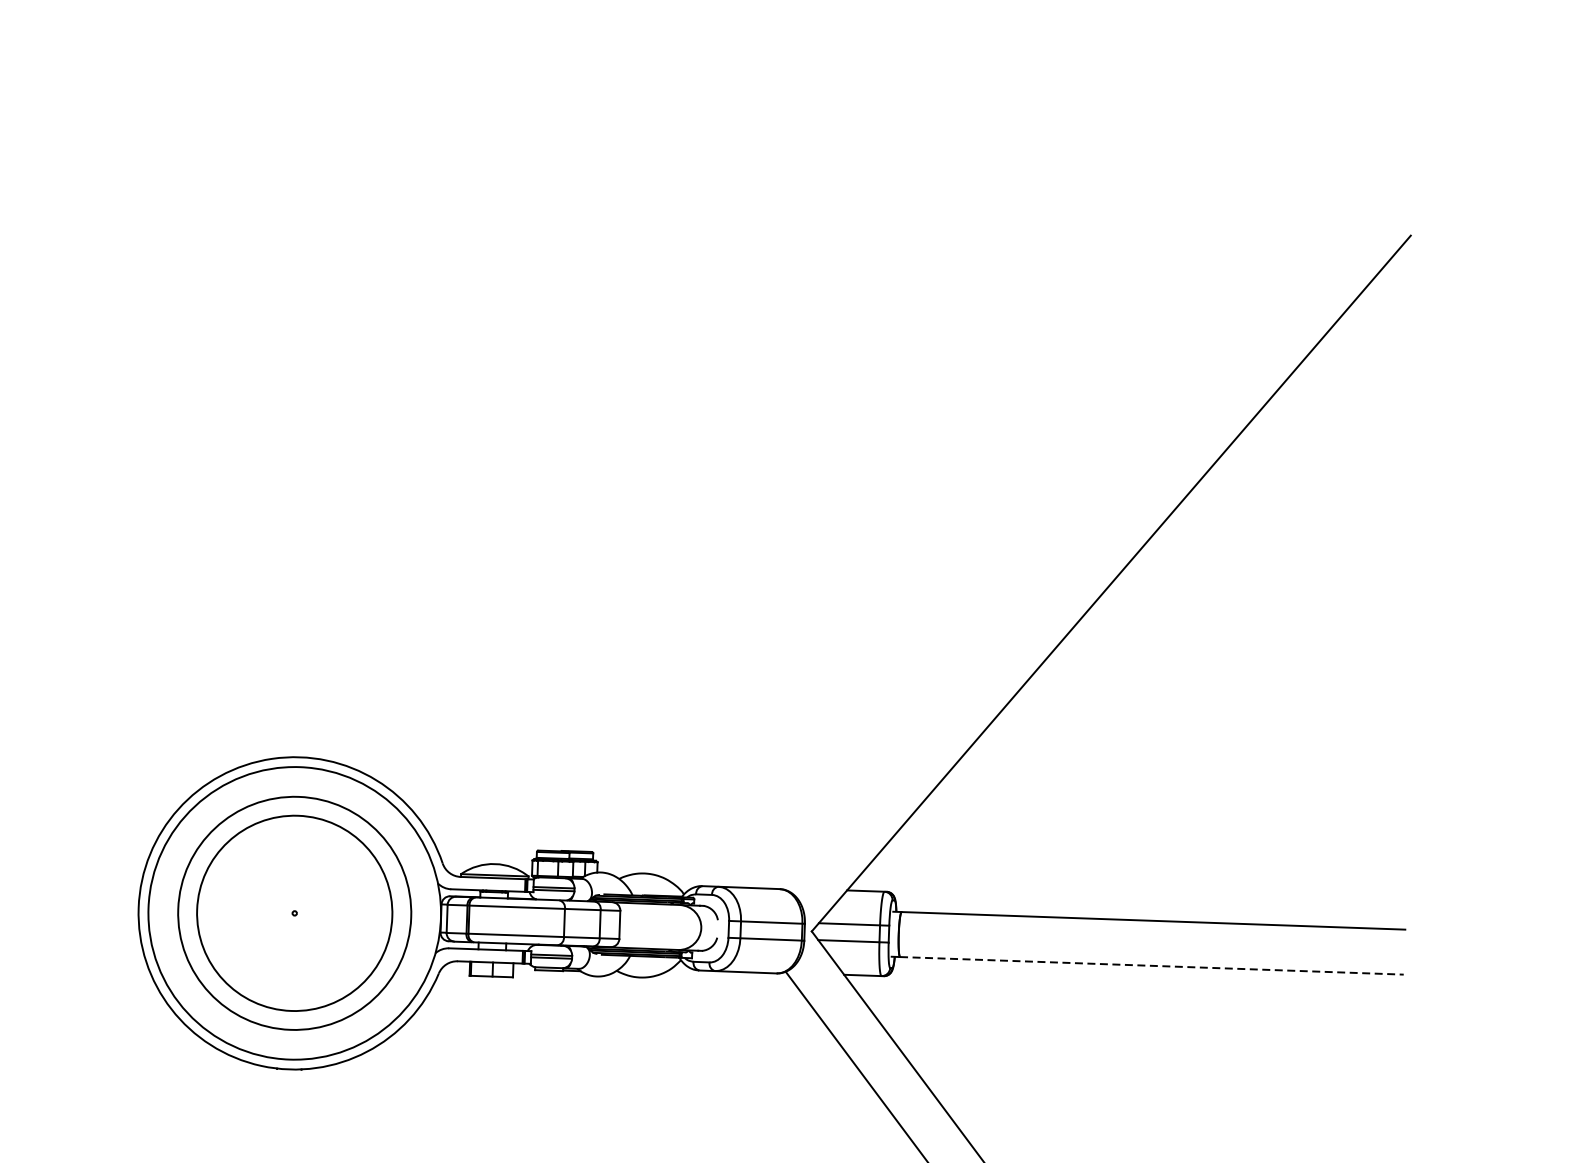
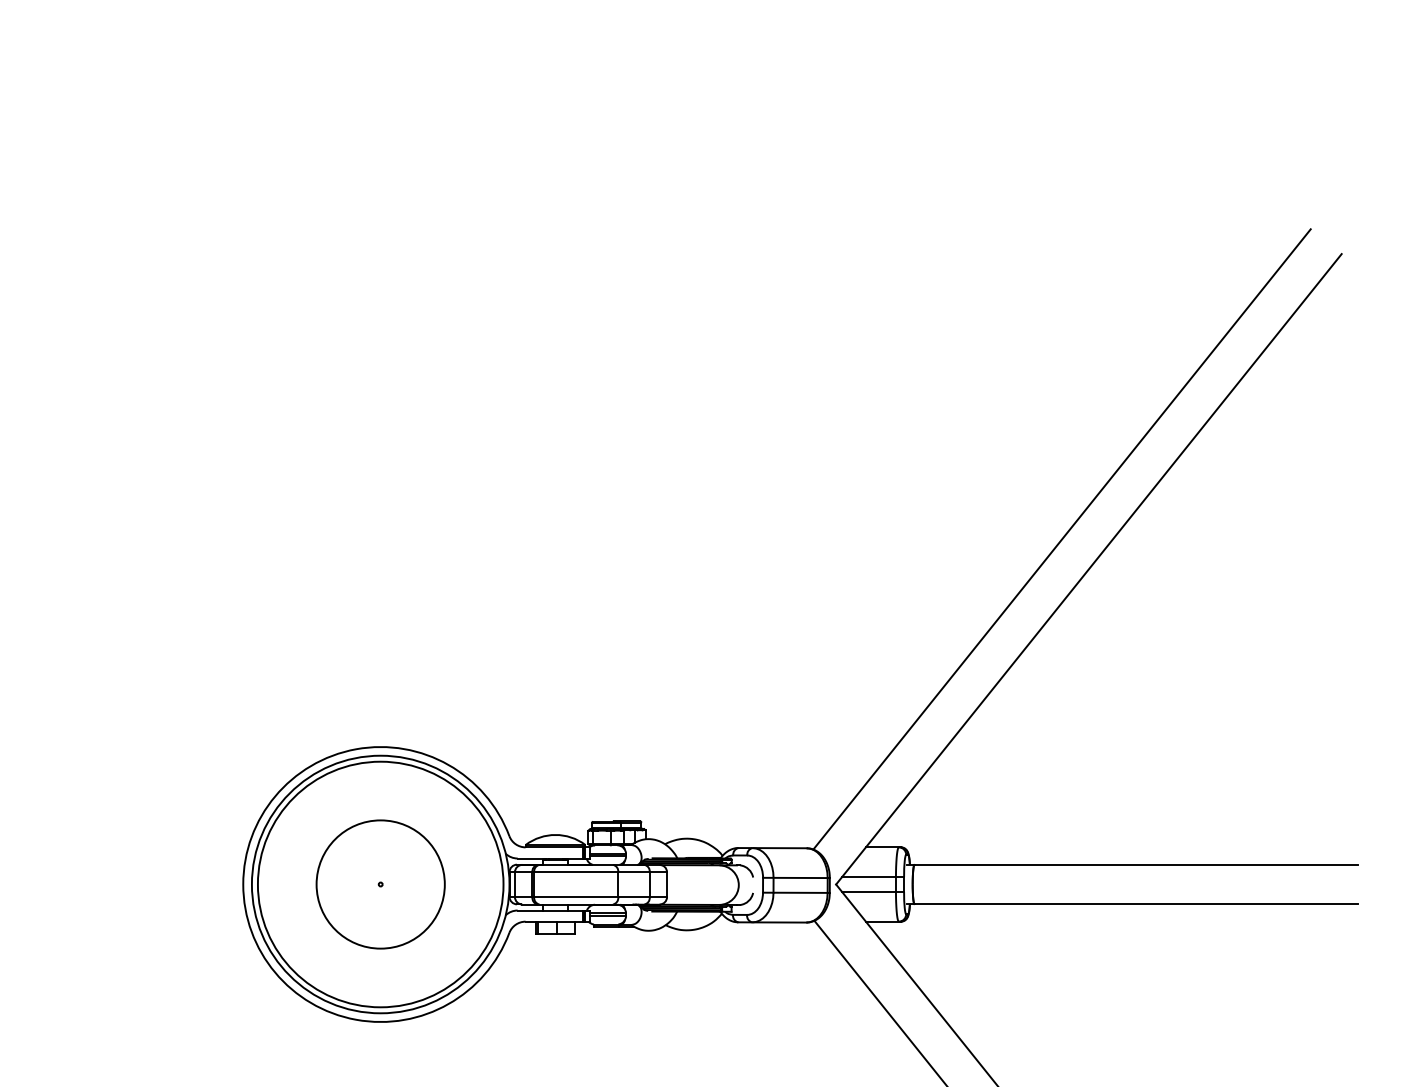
line: (1081, 548) -> (1061, 539), added
circle: (294, 913) -> (380, 884), size x0.62
circle: (294, 913) -> (380, 884), size x1.43
line: (1152, 966) -> (1136, 904), dashed -> solid

